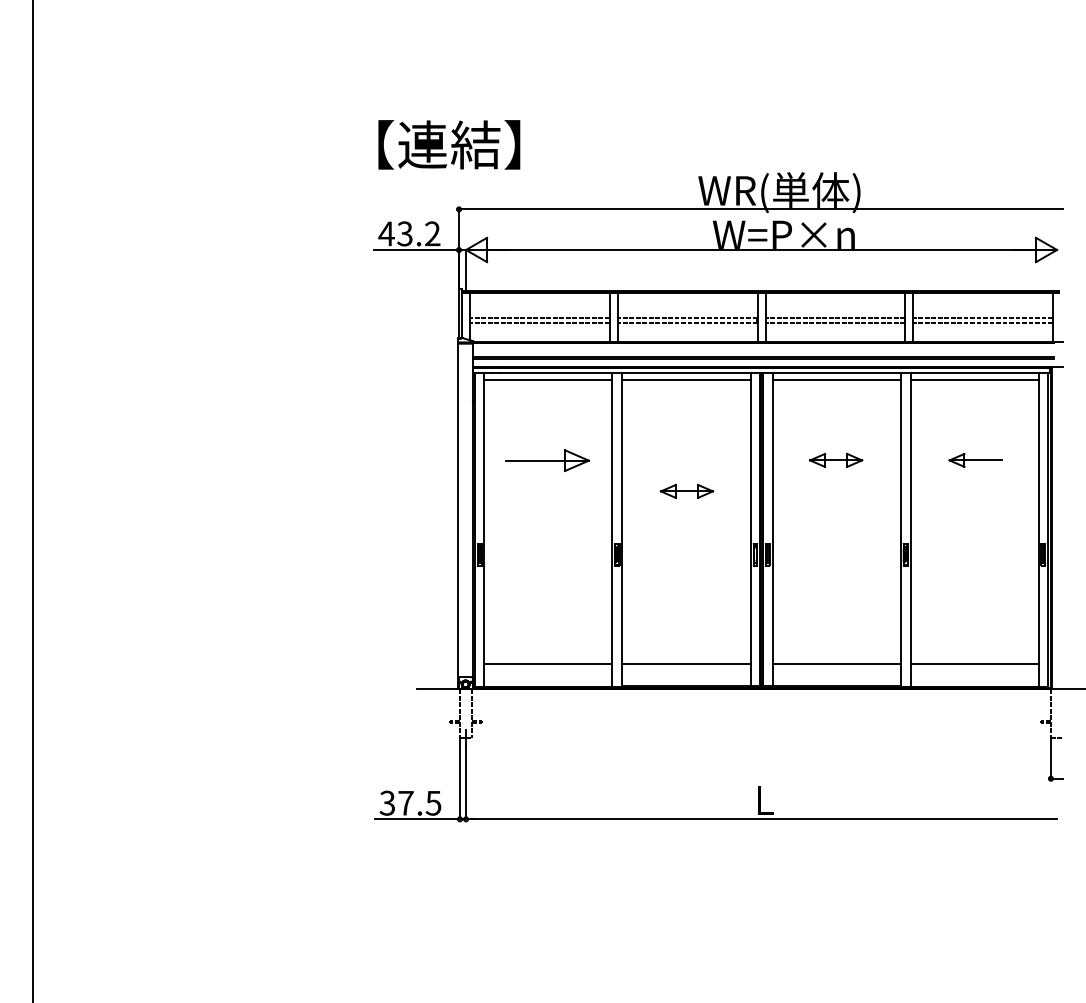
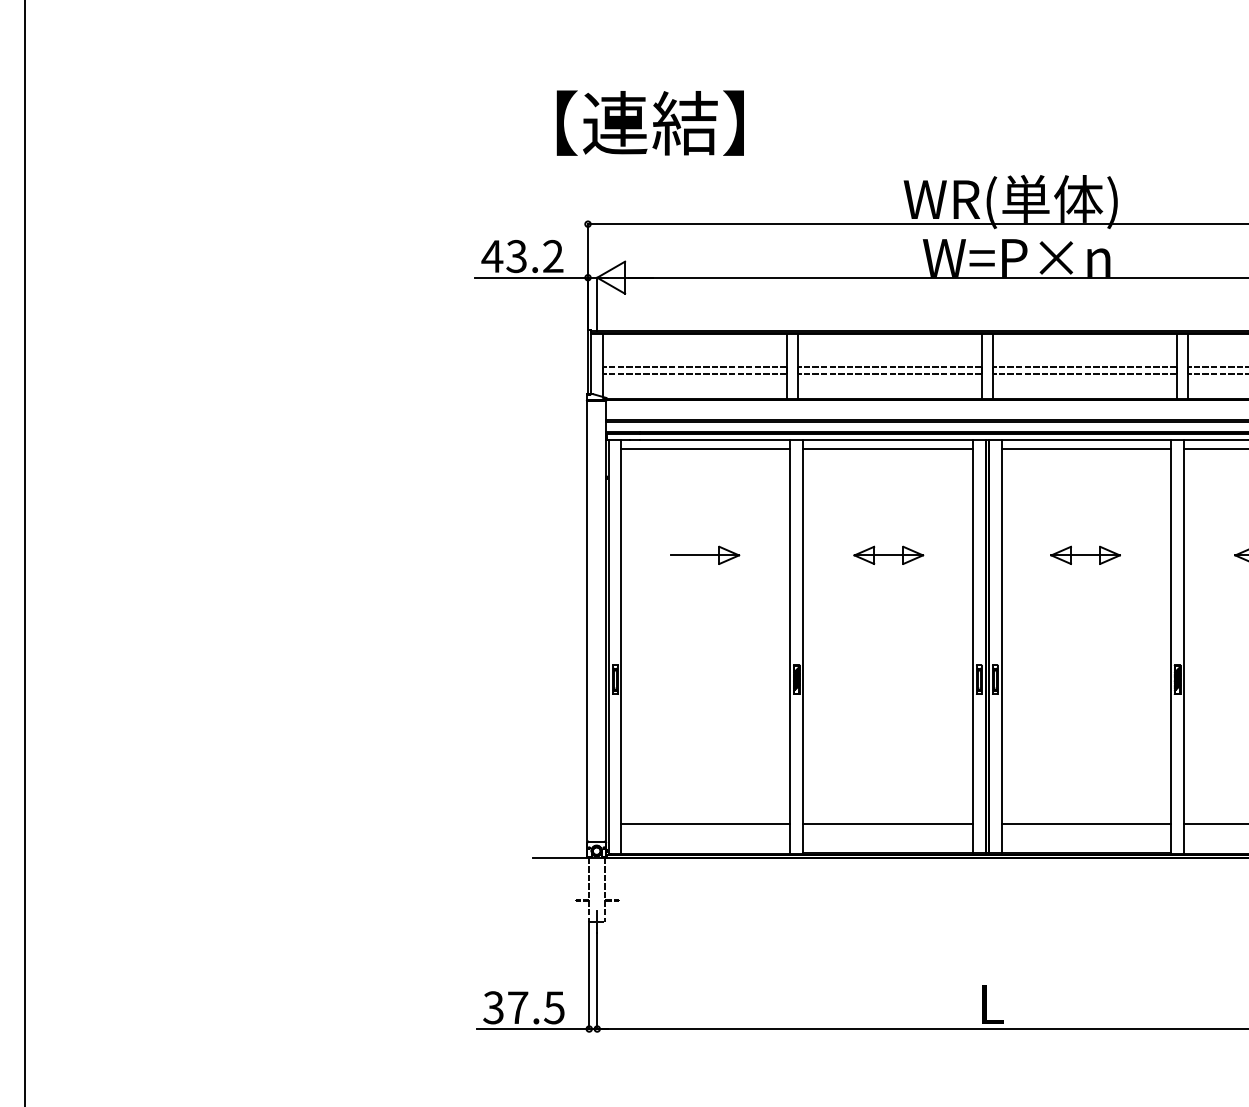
text: (449, 144) -> (650, 122), moved
part: (547, 459) -> (704, 554), size x0.62
part: (686, 490) -> (888, 554), moved

